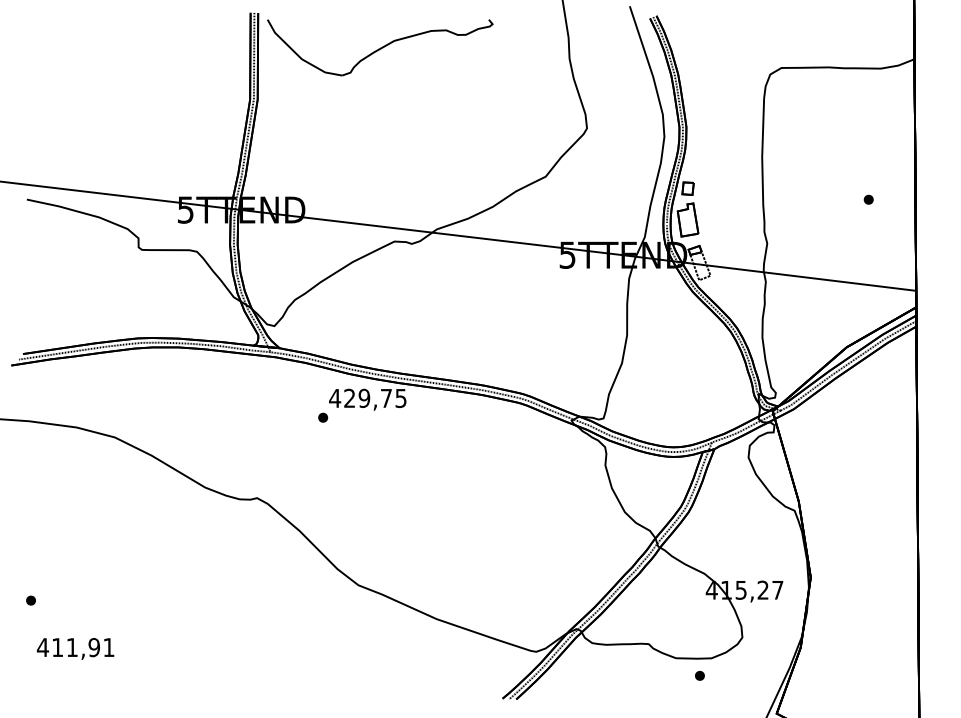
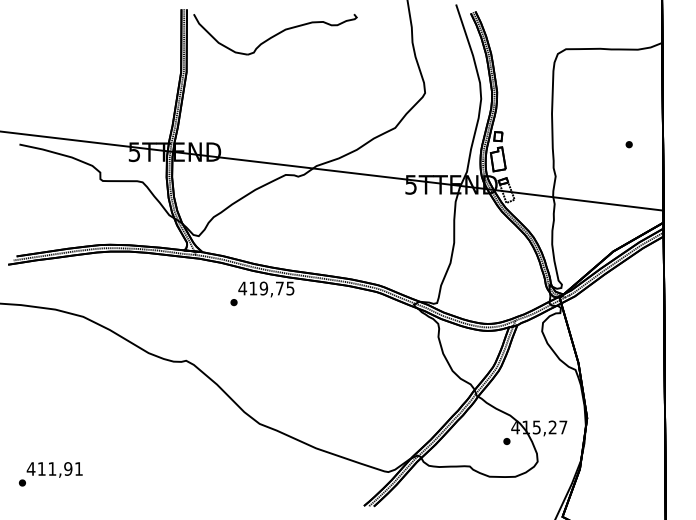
text: (350, 398) -> (253, 288), 429,75 -> 419,75
part: (31, 599) -> (22, 482), moved
part: (699, 675) -> (506, 441), moved

